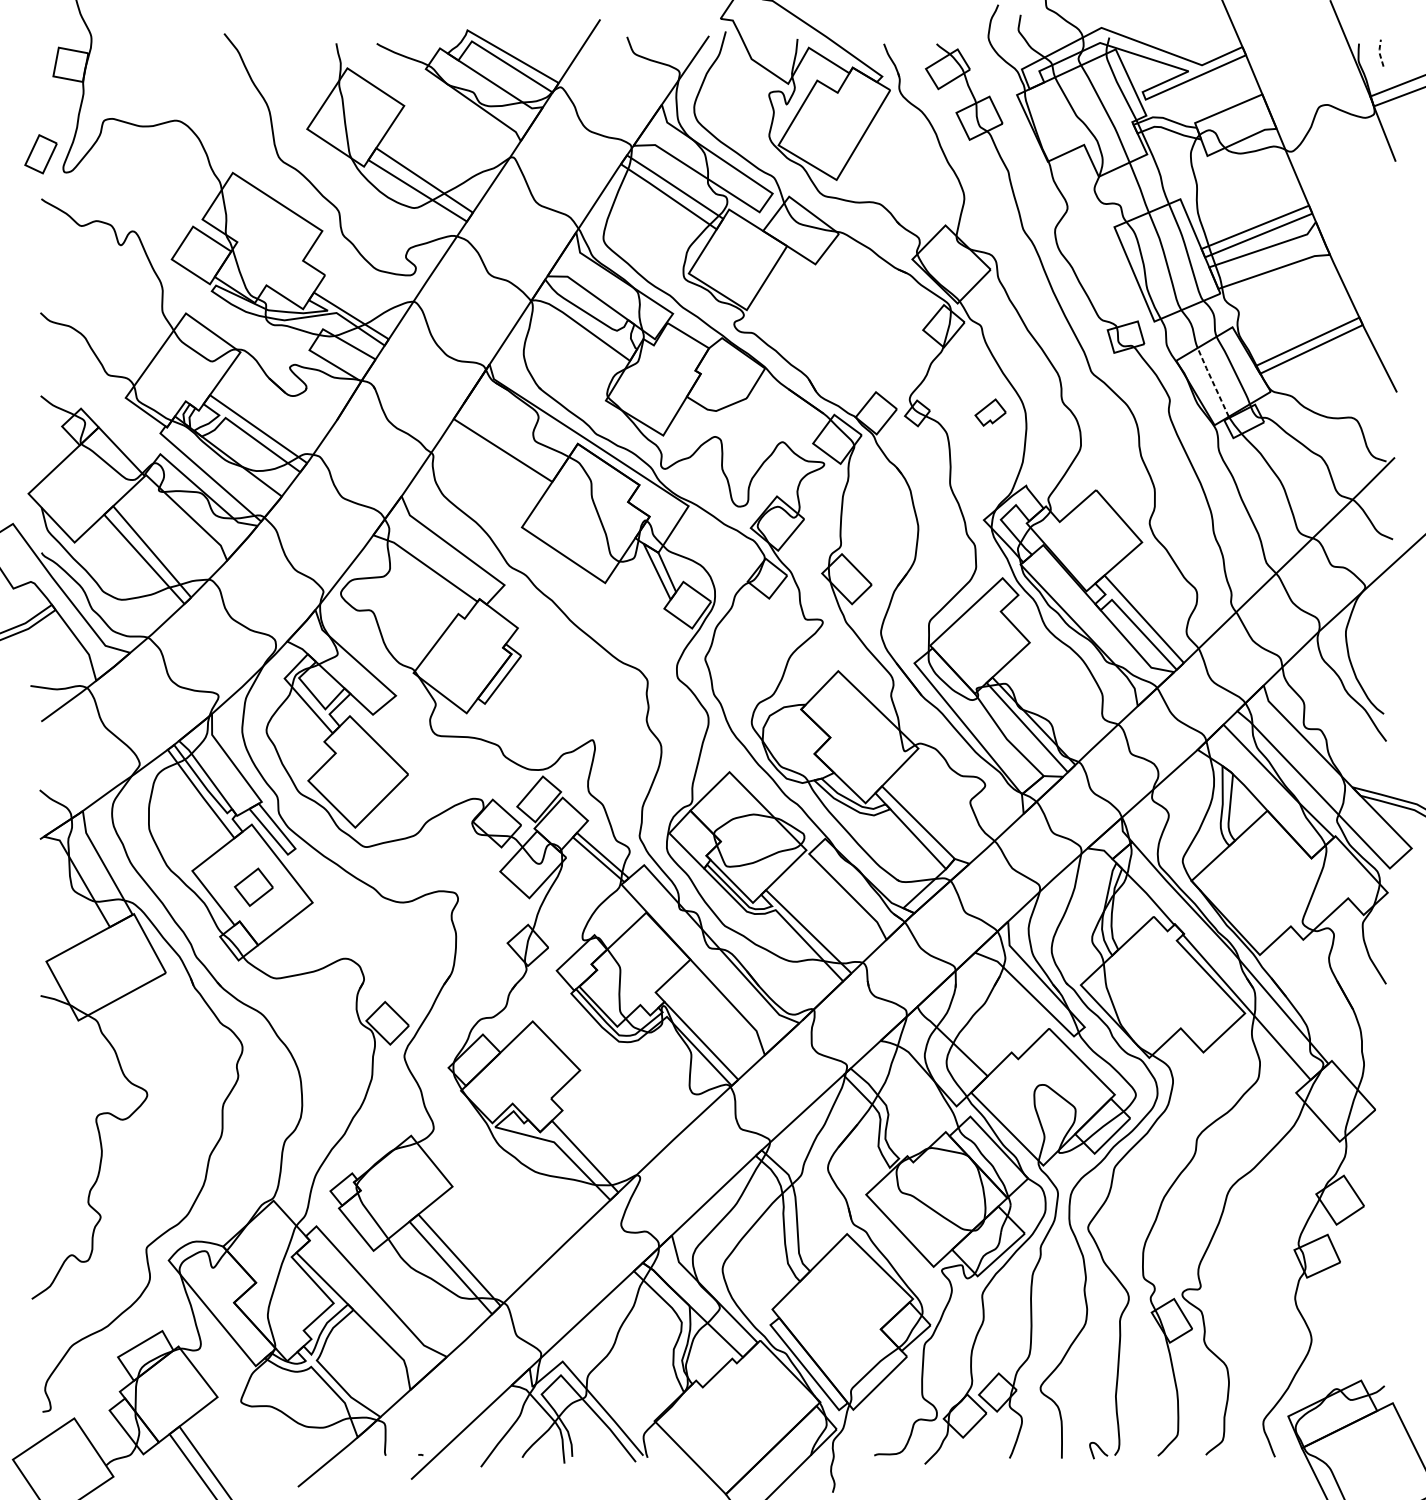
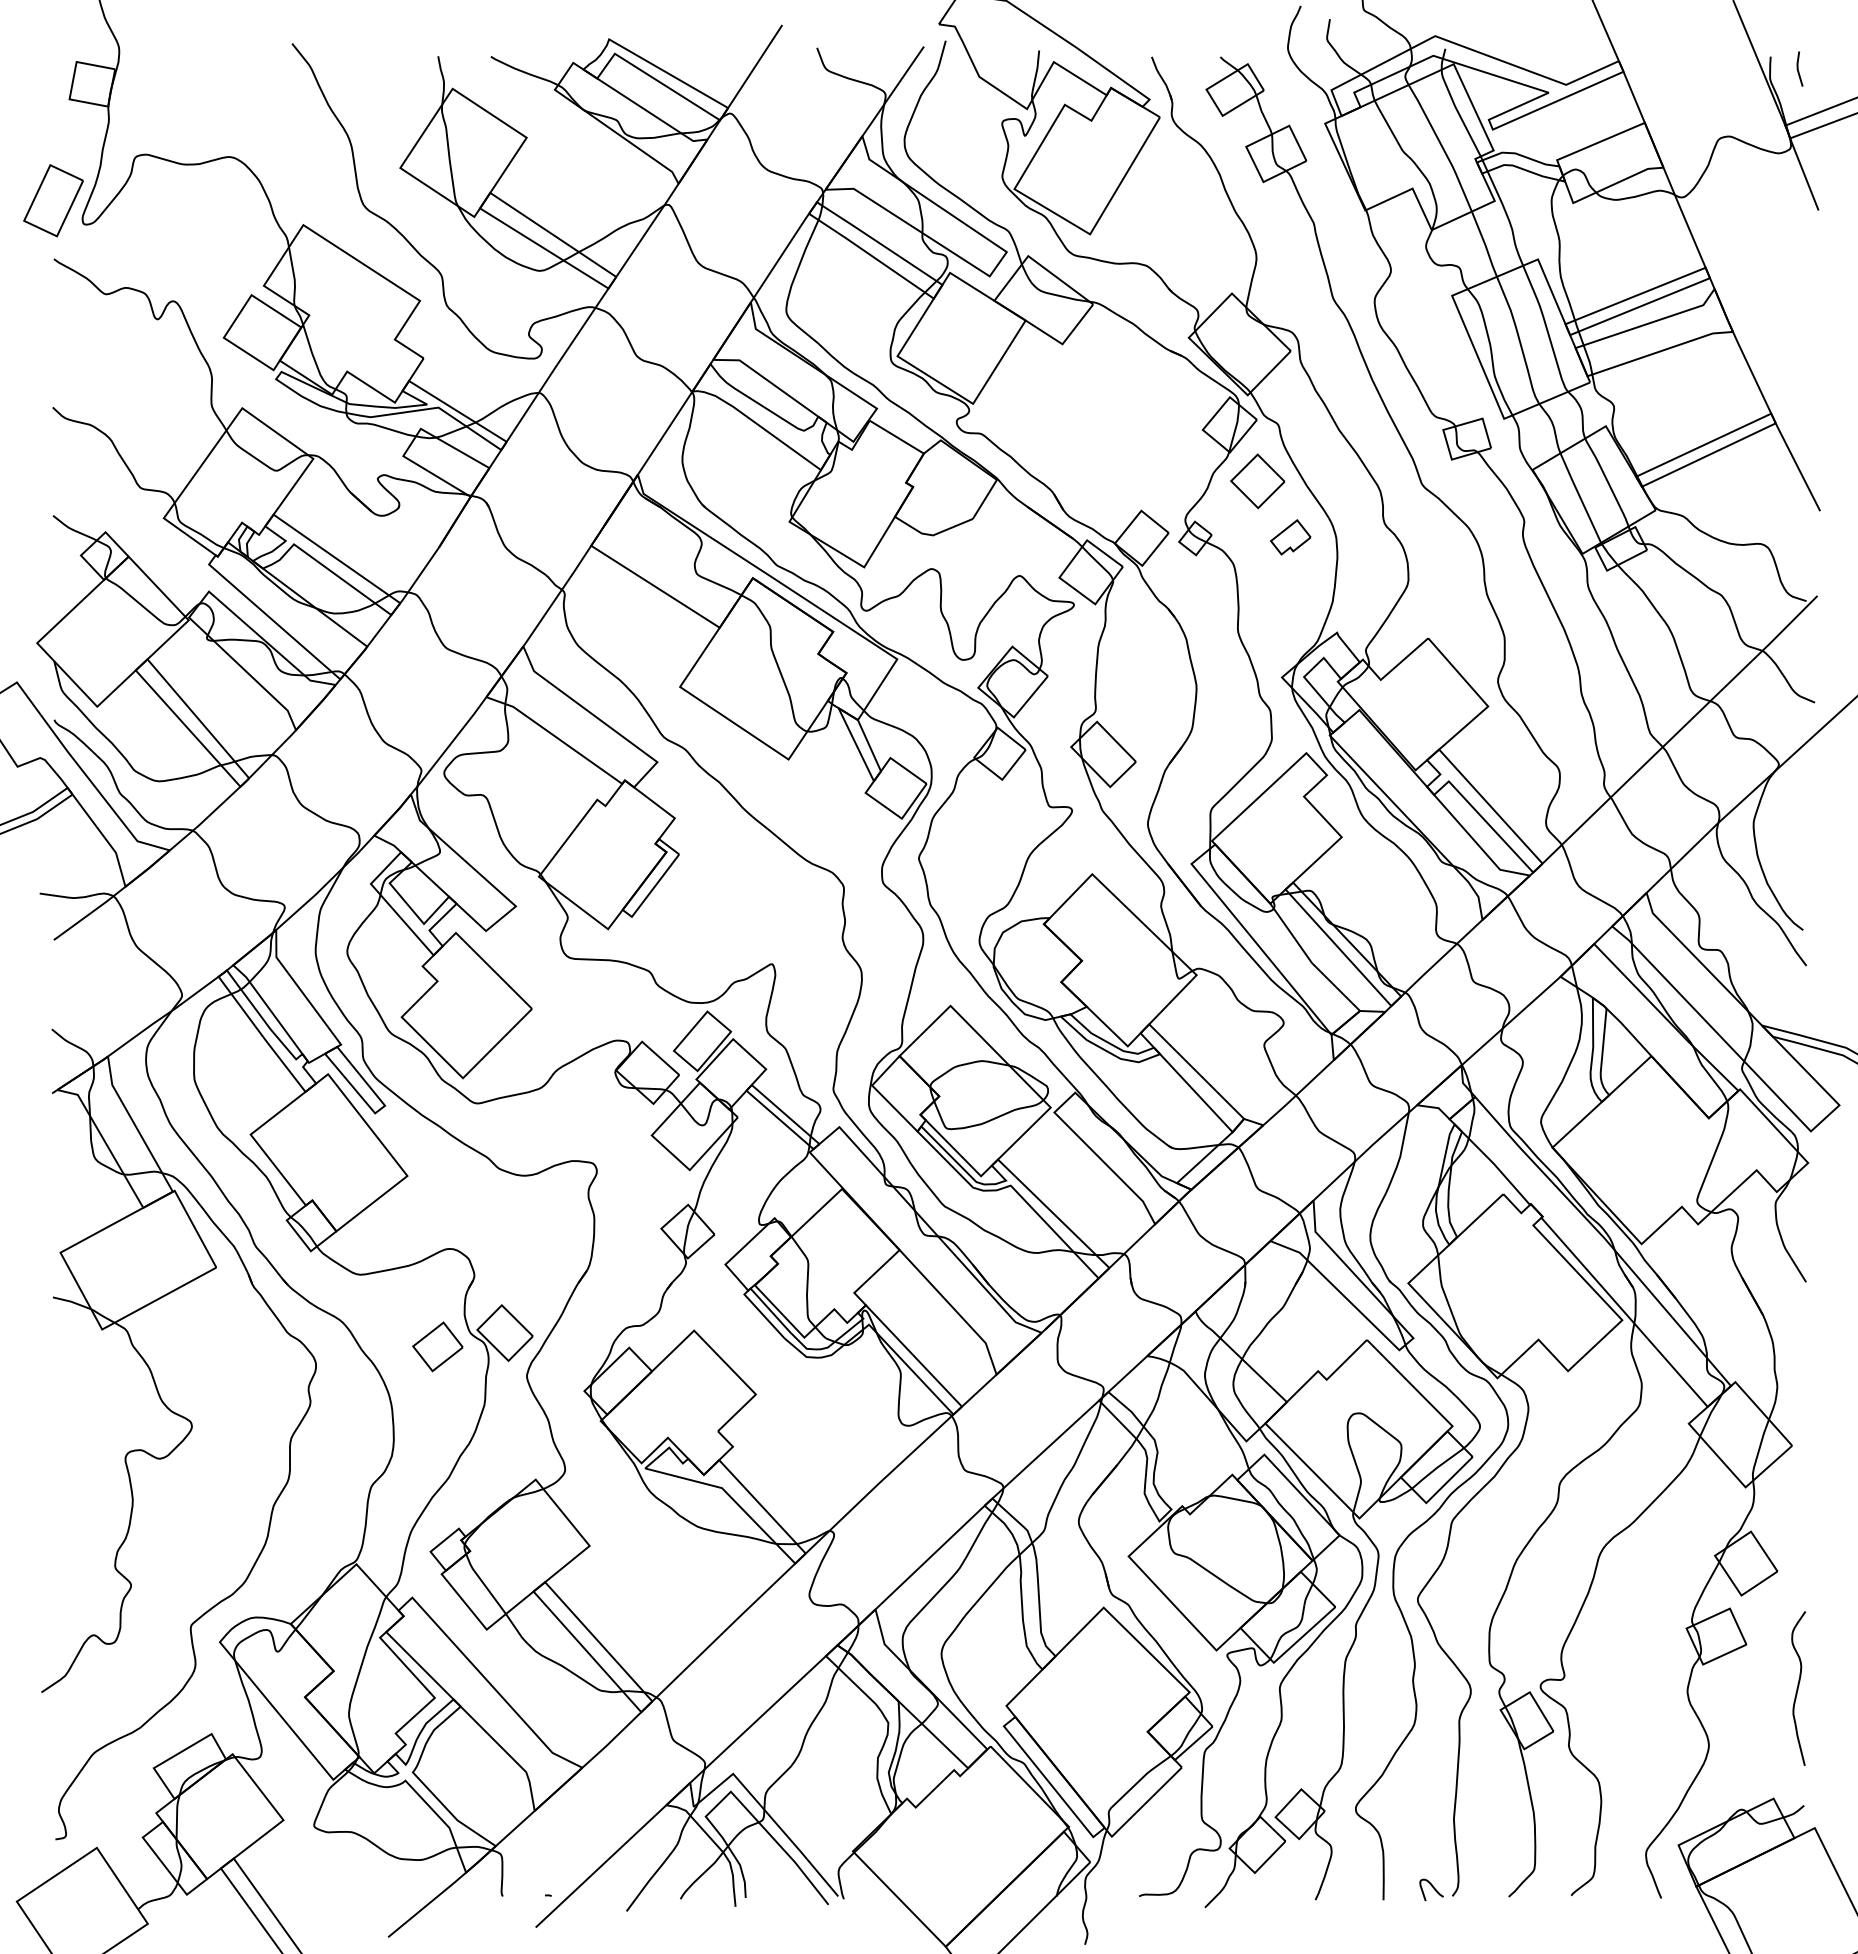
line: (1379, 52) -> (1797, 68), dashed -> solid
part: (41, 154) -> (53, 200), size x1.43
part: (965, 369) -> (1257, 481), added
line: (1213, 381) -> (1580, 497), dashed -> solid
part: (253, 886) -> (437, 1346), moved
curve: (1380, 1296) -> (1798, 1688), added

